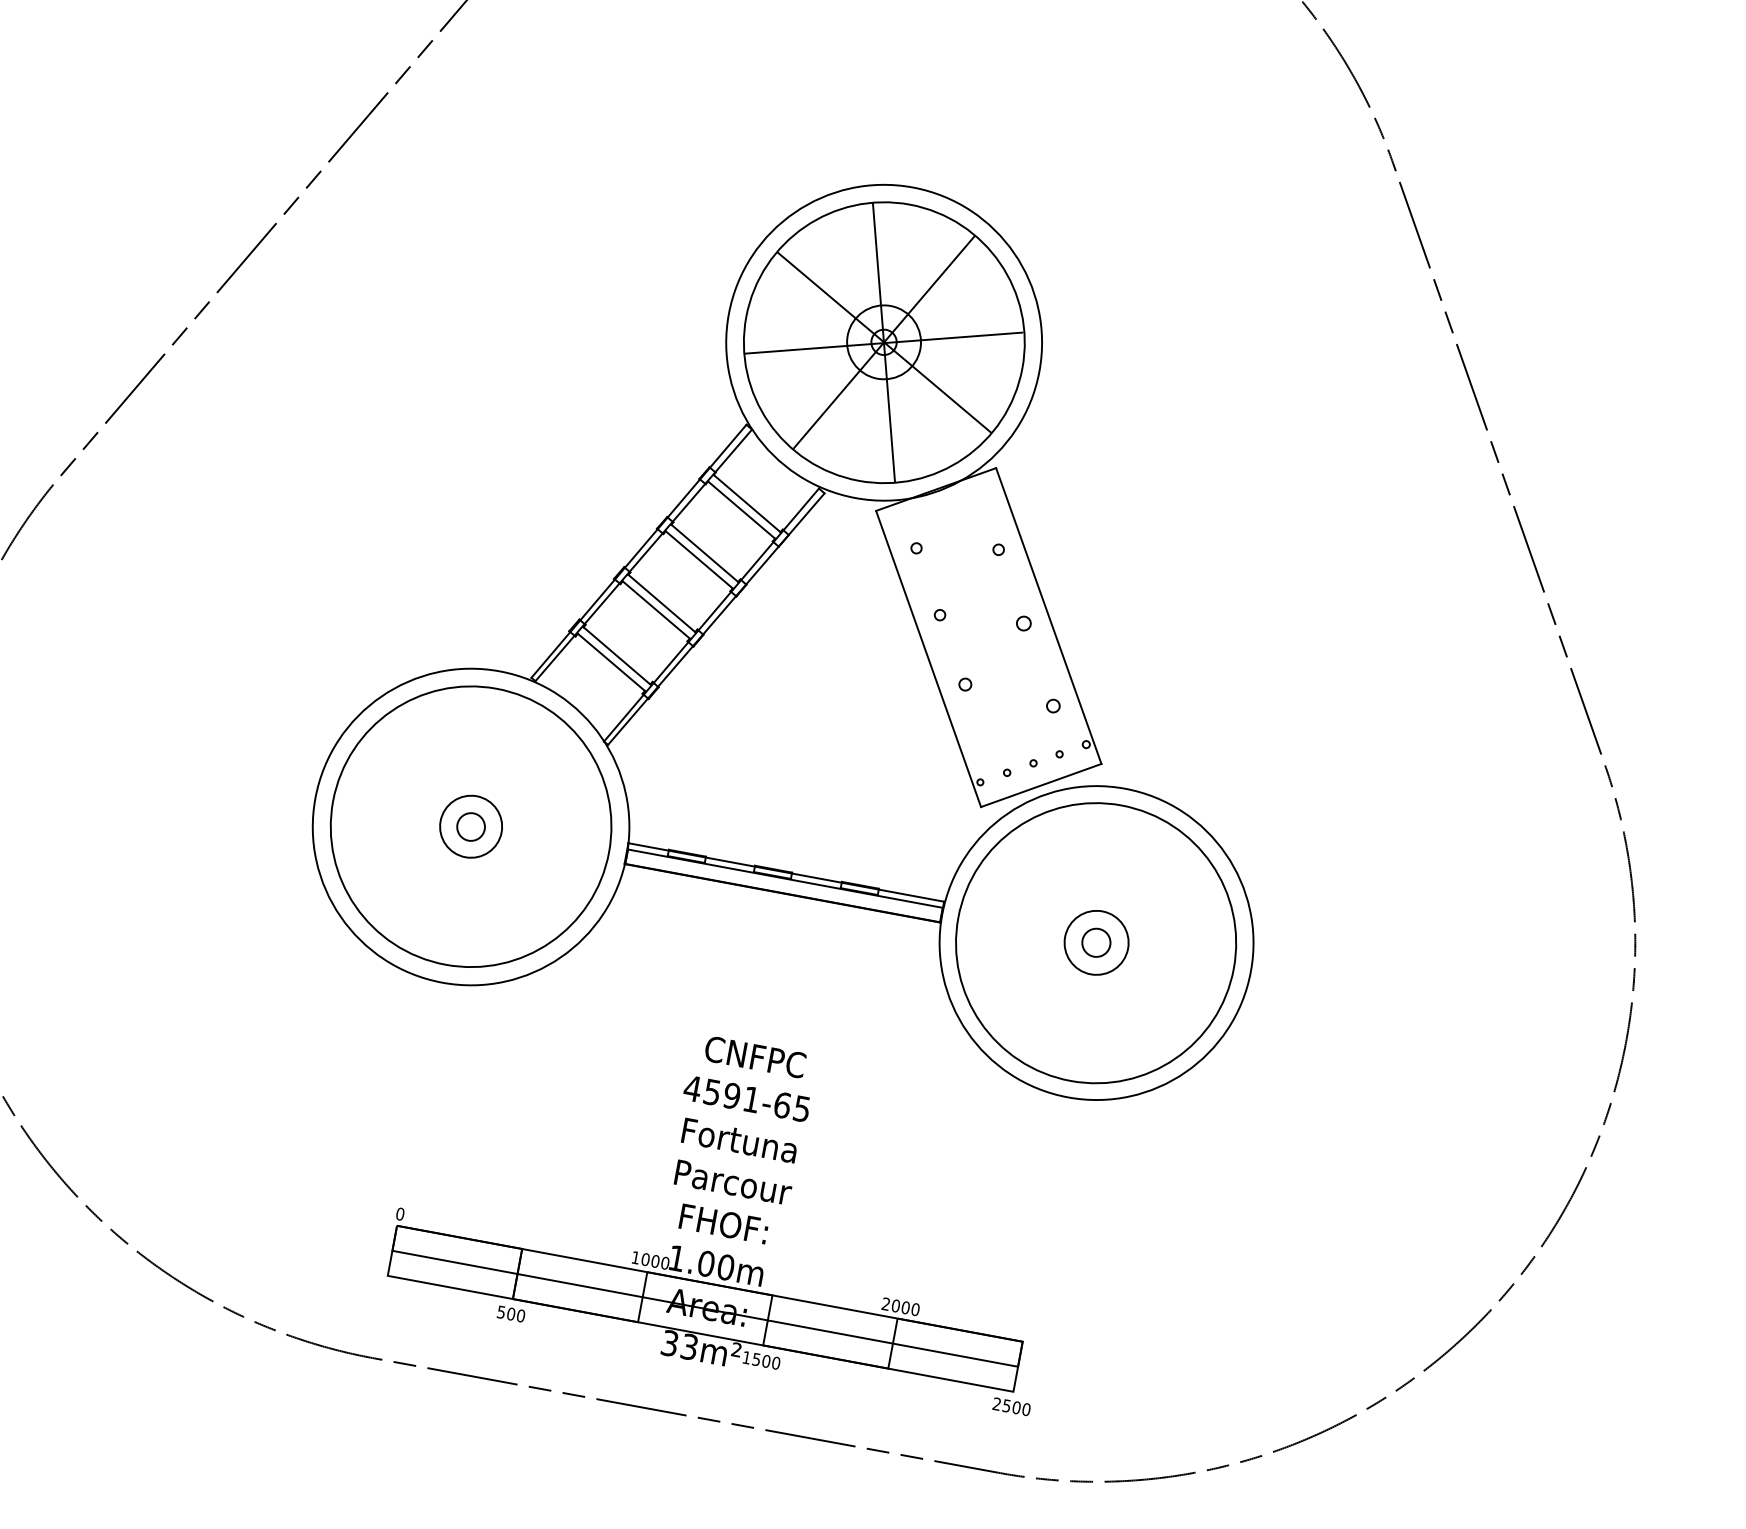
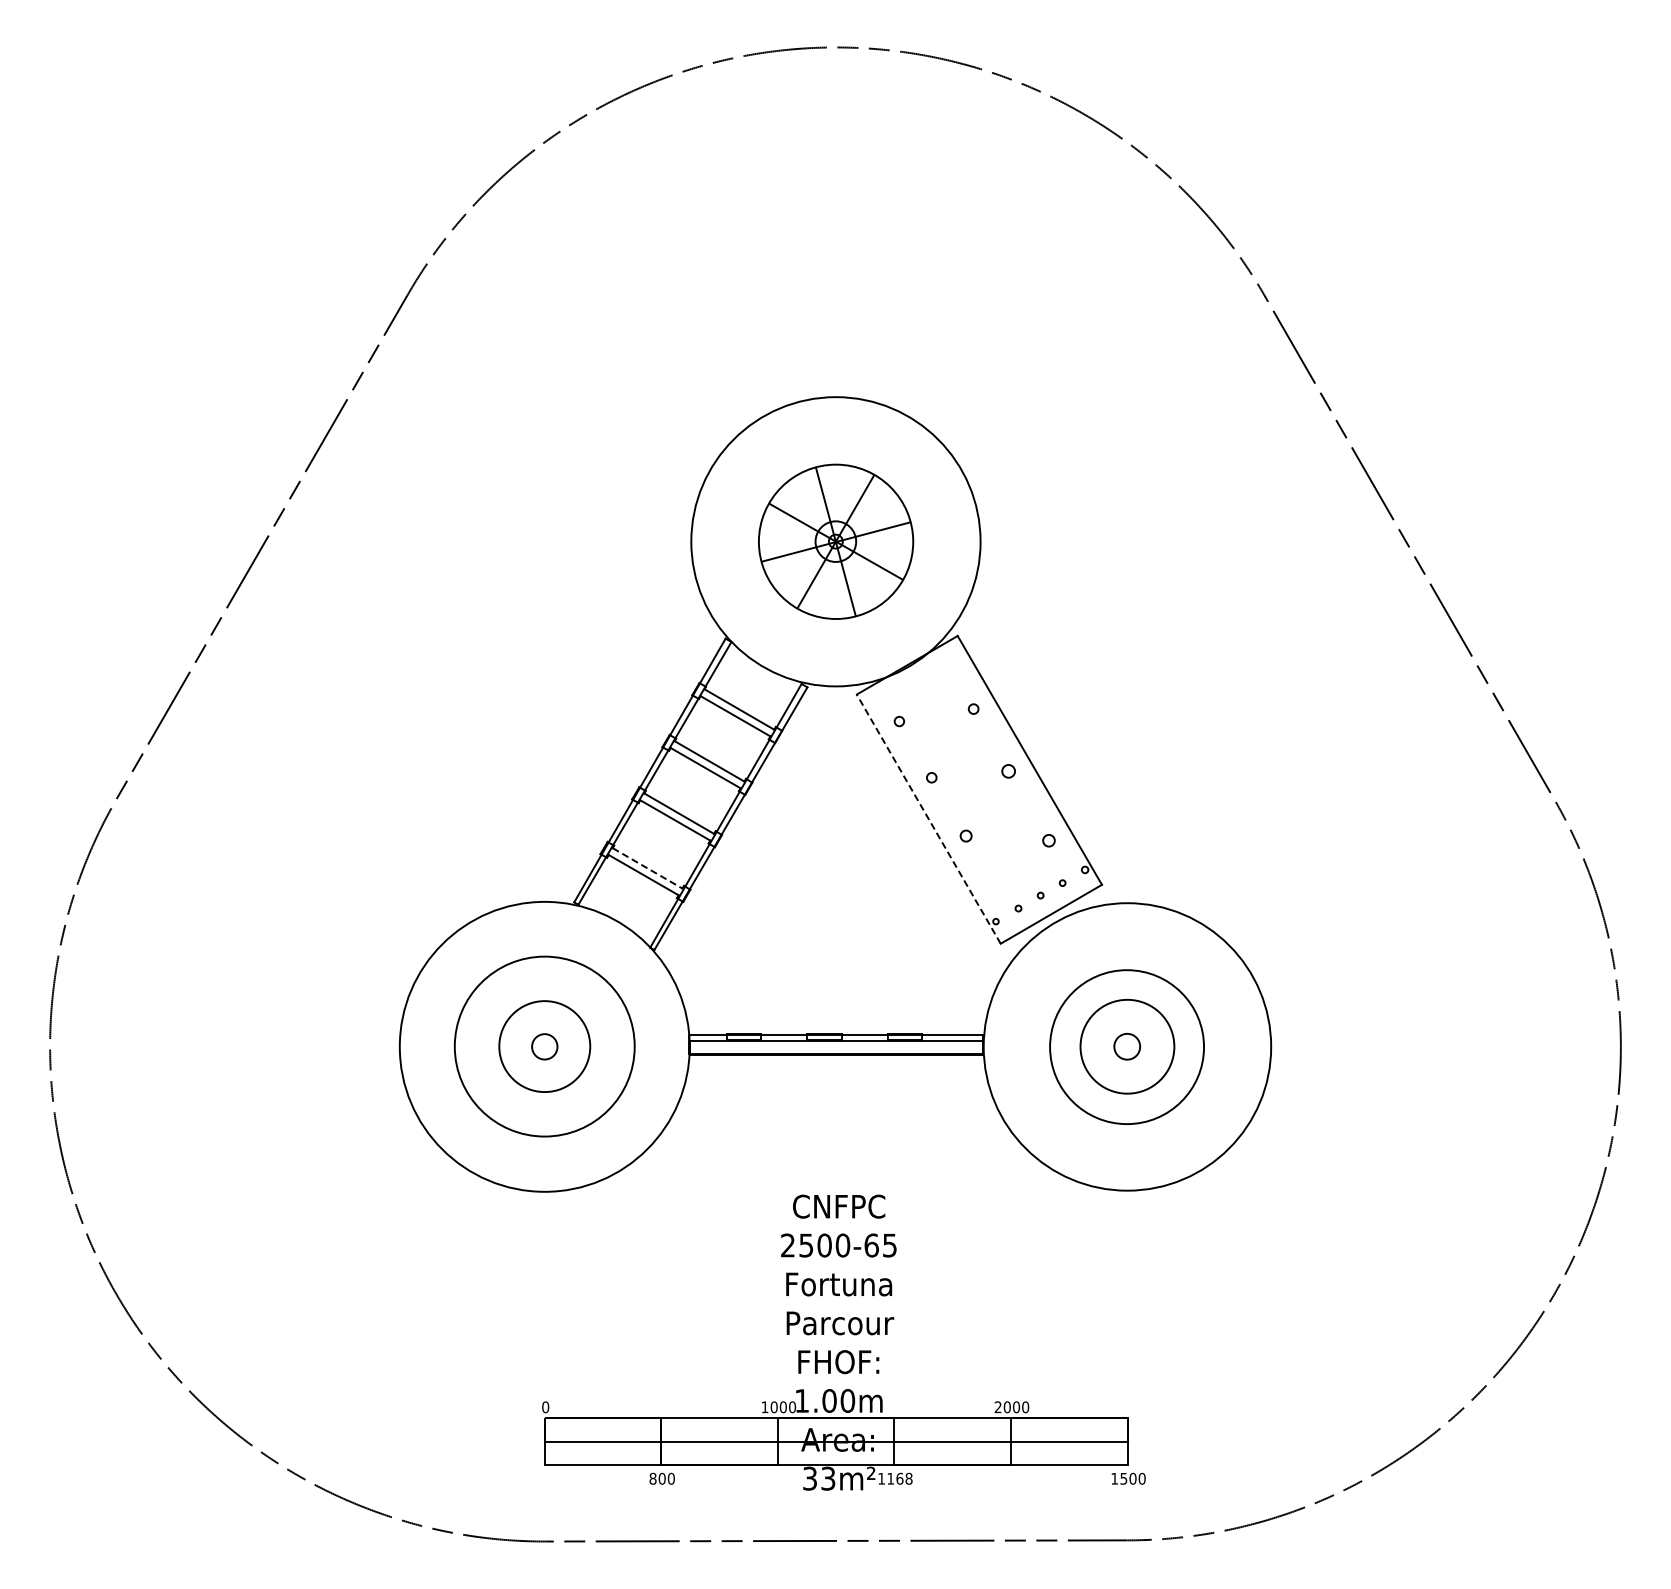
part: (883, 342) -> (835, 541), size x0.6
line: (617, 656) -> (648, 868), solid -> dashed
line: (928, 659) -> (928, 819), solid -> dashed
circle: (470, 826) -> (544, 1046), size x0.7
circle: (470, 826) -> (544, 1046), size x1.6
circle: (1095, 942) -> (1126, 1046), size x0.6
circle: (1096, 942) -> (1127, 1046), size x1.6
text: (722, 1094) -> (815, 1245), 4591-65 -> 2500-65
text: (500, 1311) -> (652, 1478), 500 -> 800
text: (765, 1360) -> (899, 1478), 1500 -> 1168
text: (996, 1403) -> (1114, 1478), 2500 -> 1500

